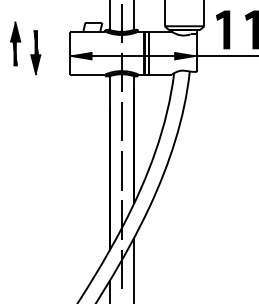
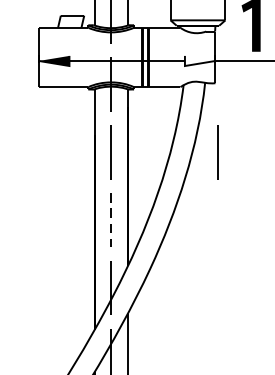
fill: (186, 55) -> (200, 60), removed
line: (198, 121) -> (217, 151), added
line: (121, 170) -> (110, 219), solid -> dashed

